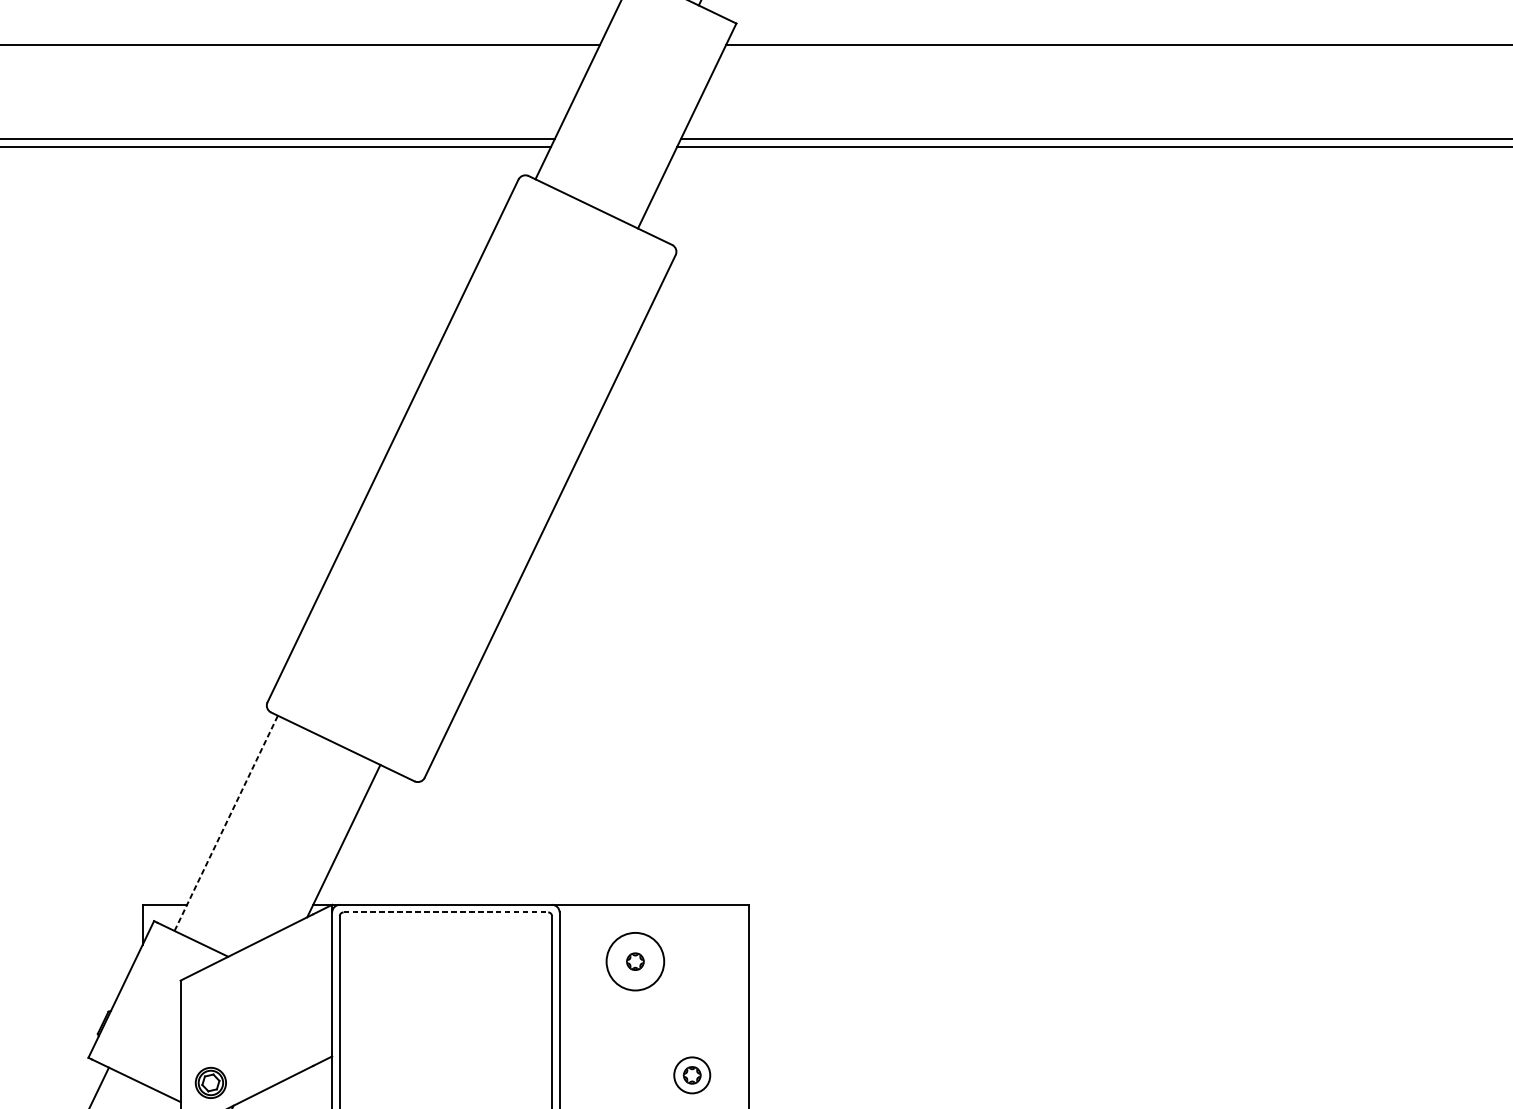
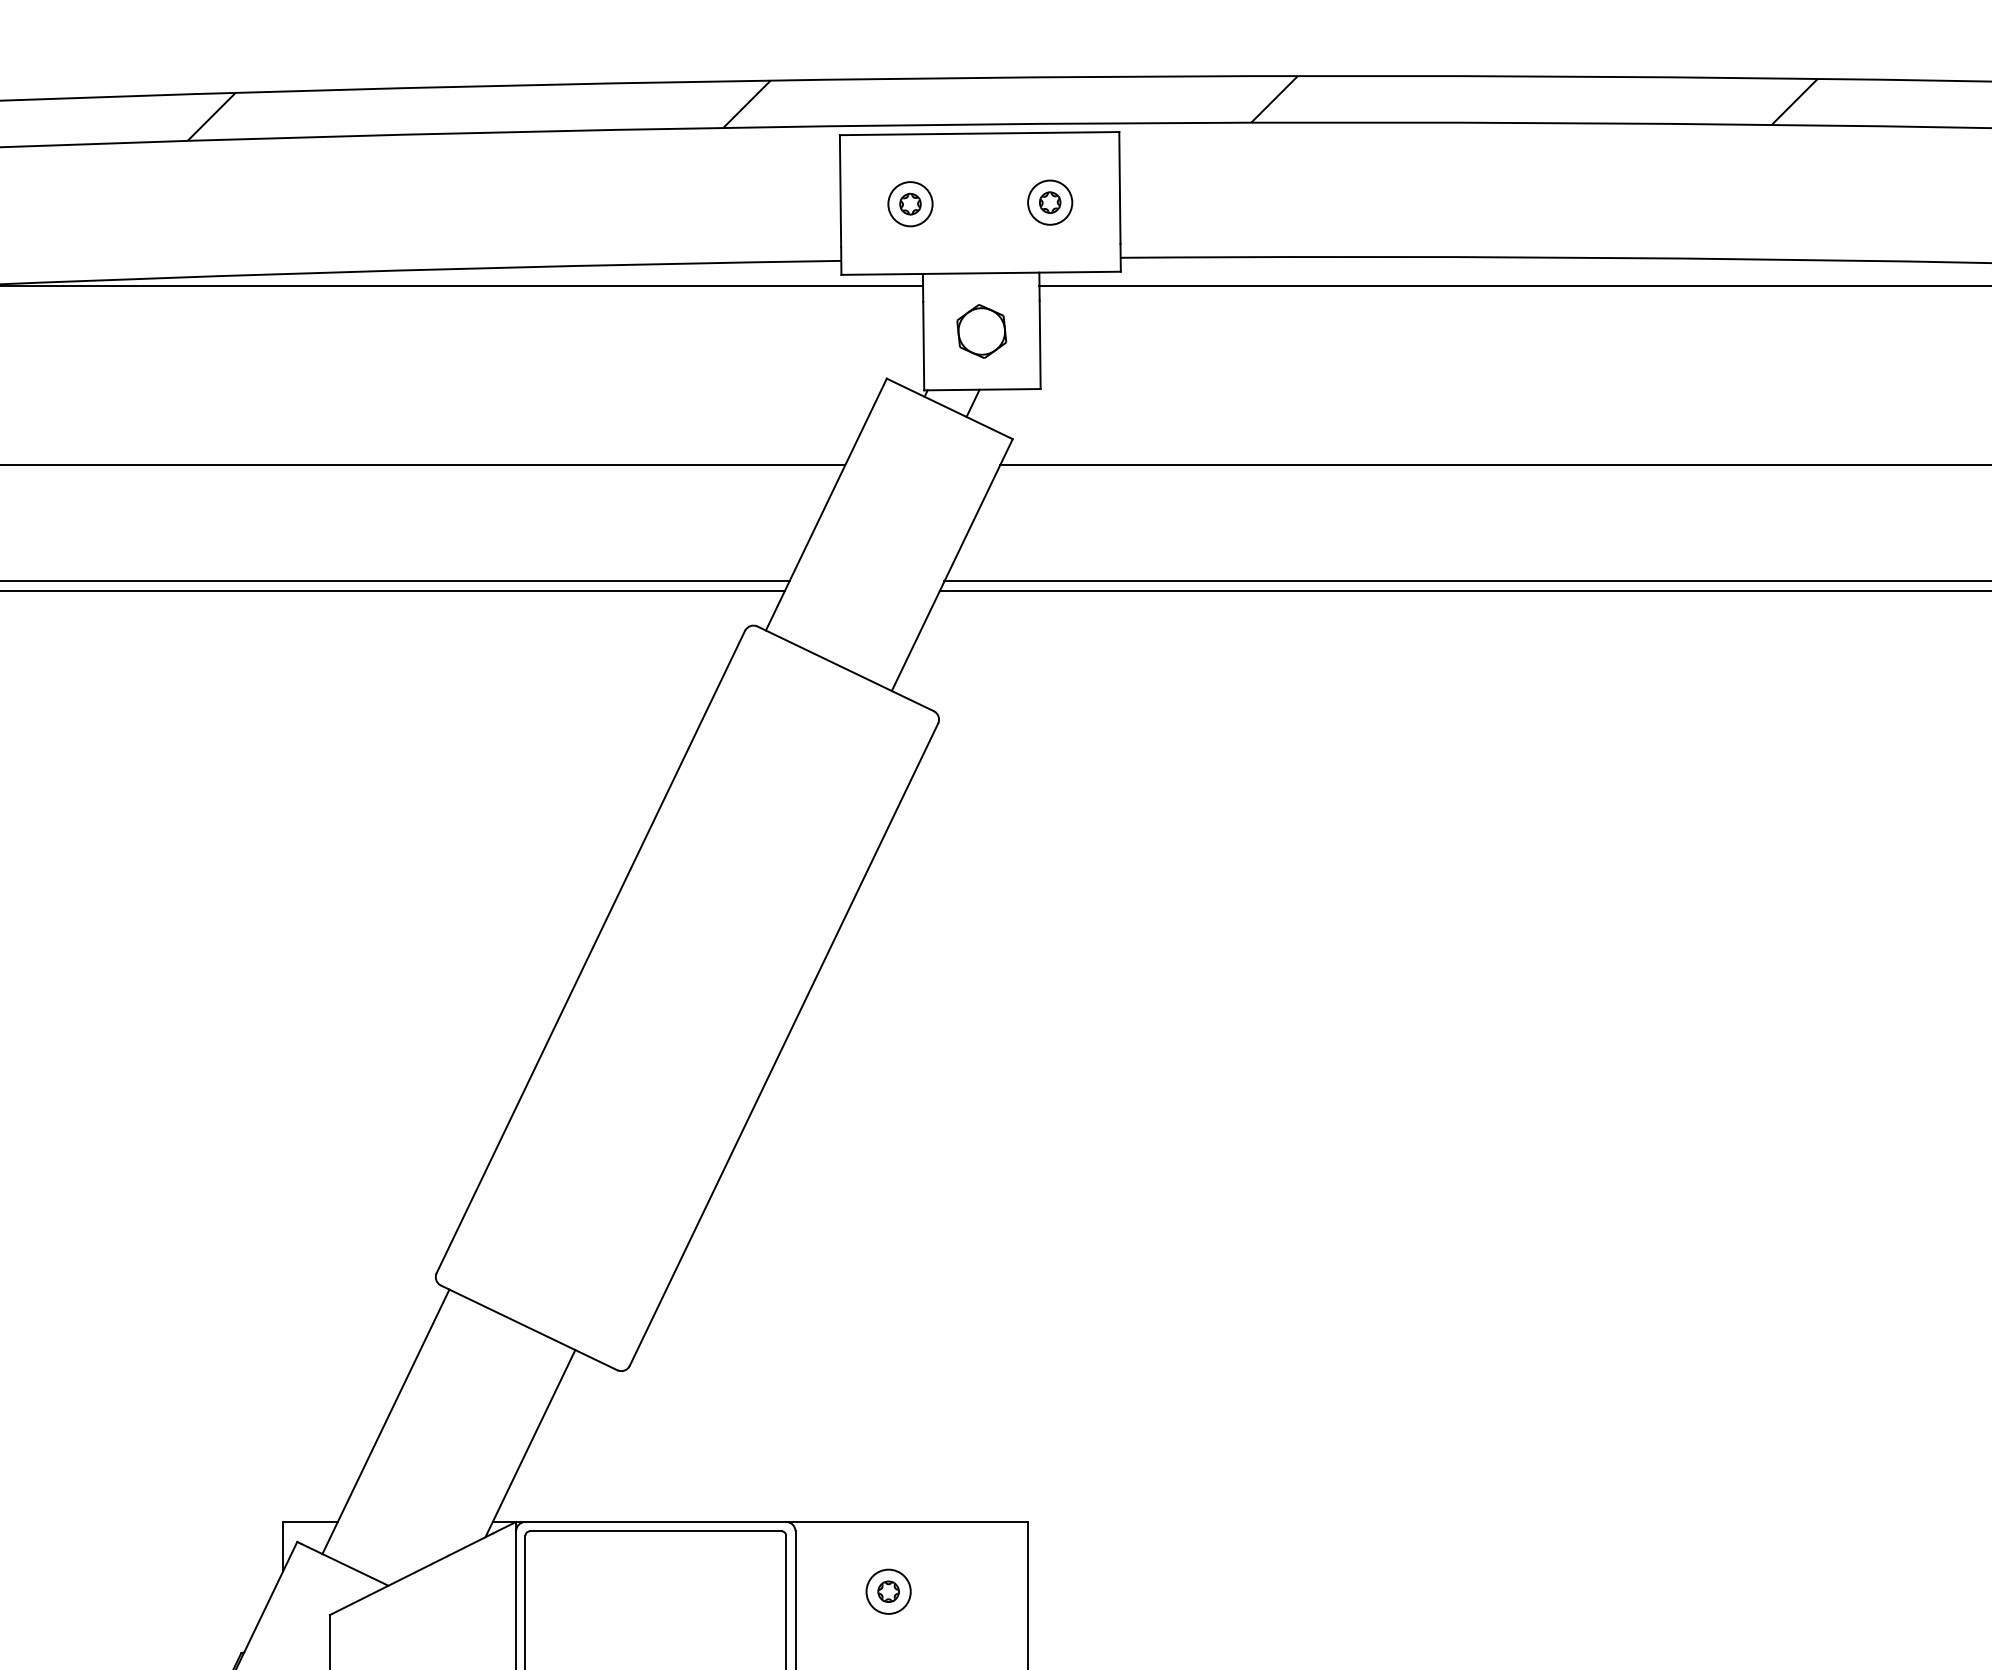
line: (225, 823) -> (385, 1421), dashed -> solid
line: (445, 912) -> (655, 1531), dashed -> solid
circle: (635, 961) -> (888, 1591), size x0.62

